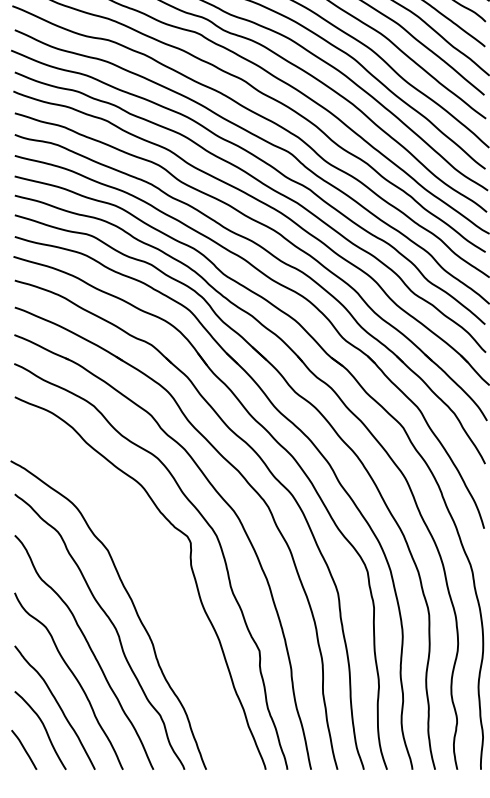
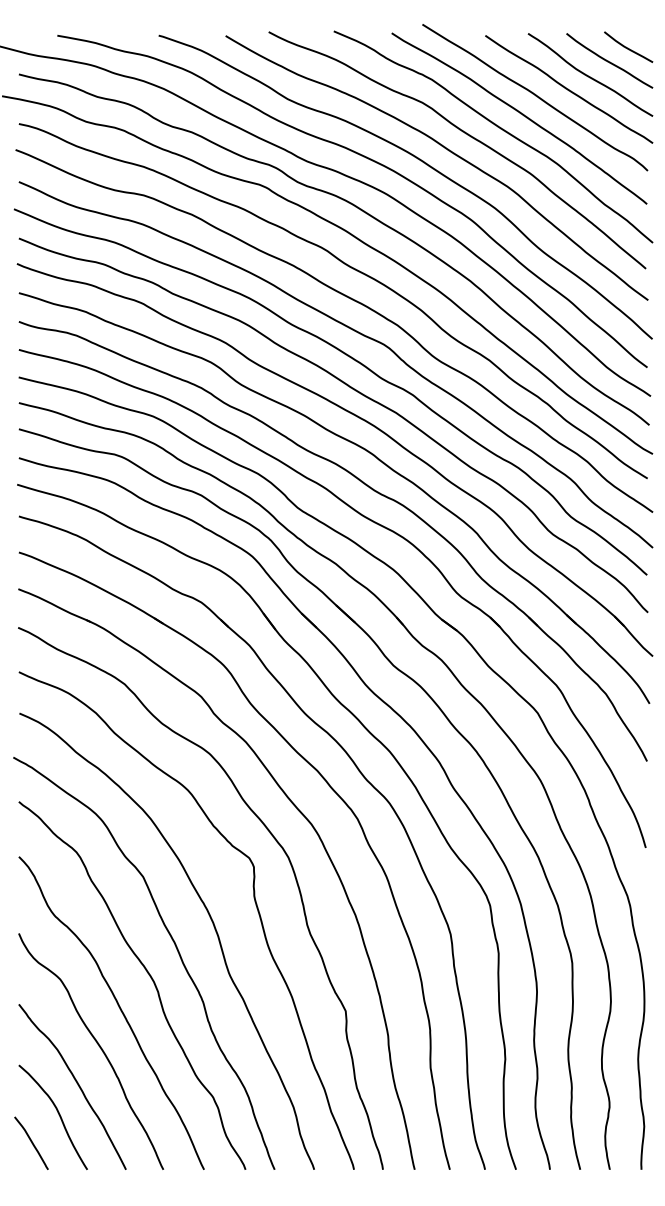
curve: (159, 586) -> (212, 924), added

